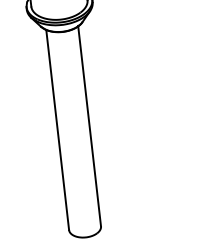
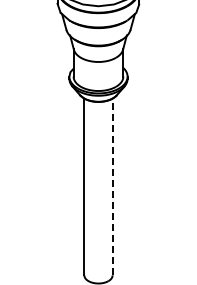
line: (89, 125) -> (112, 186), solid -> dashed

